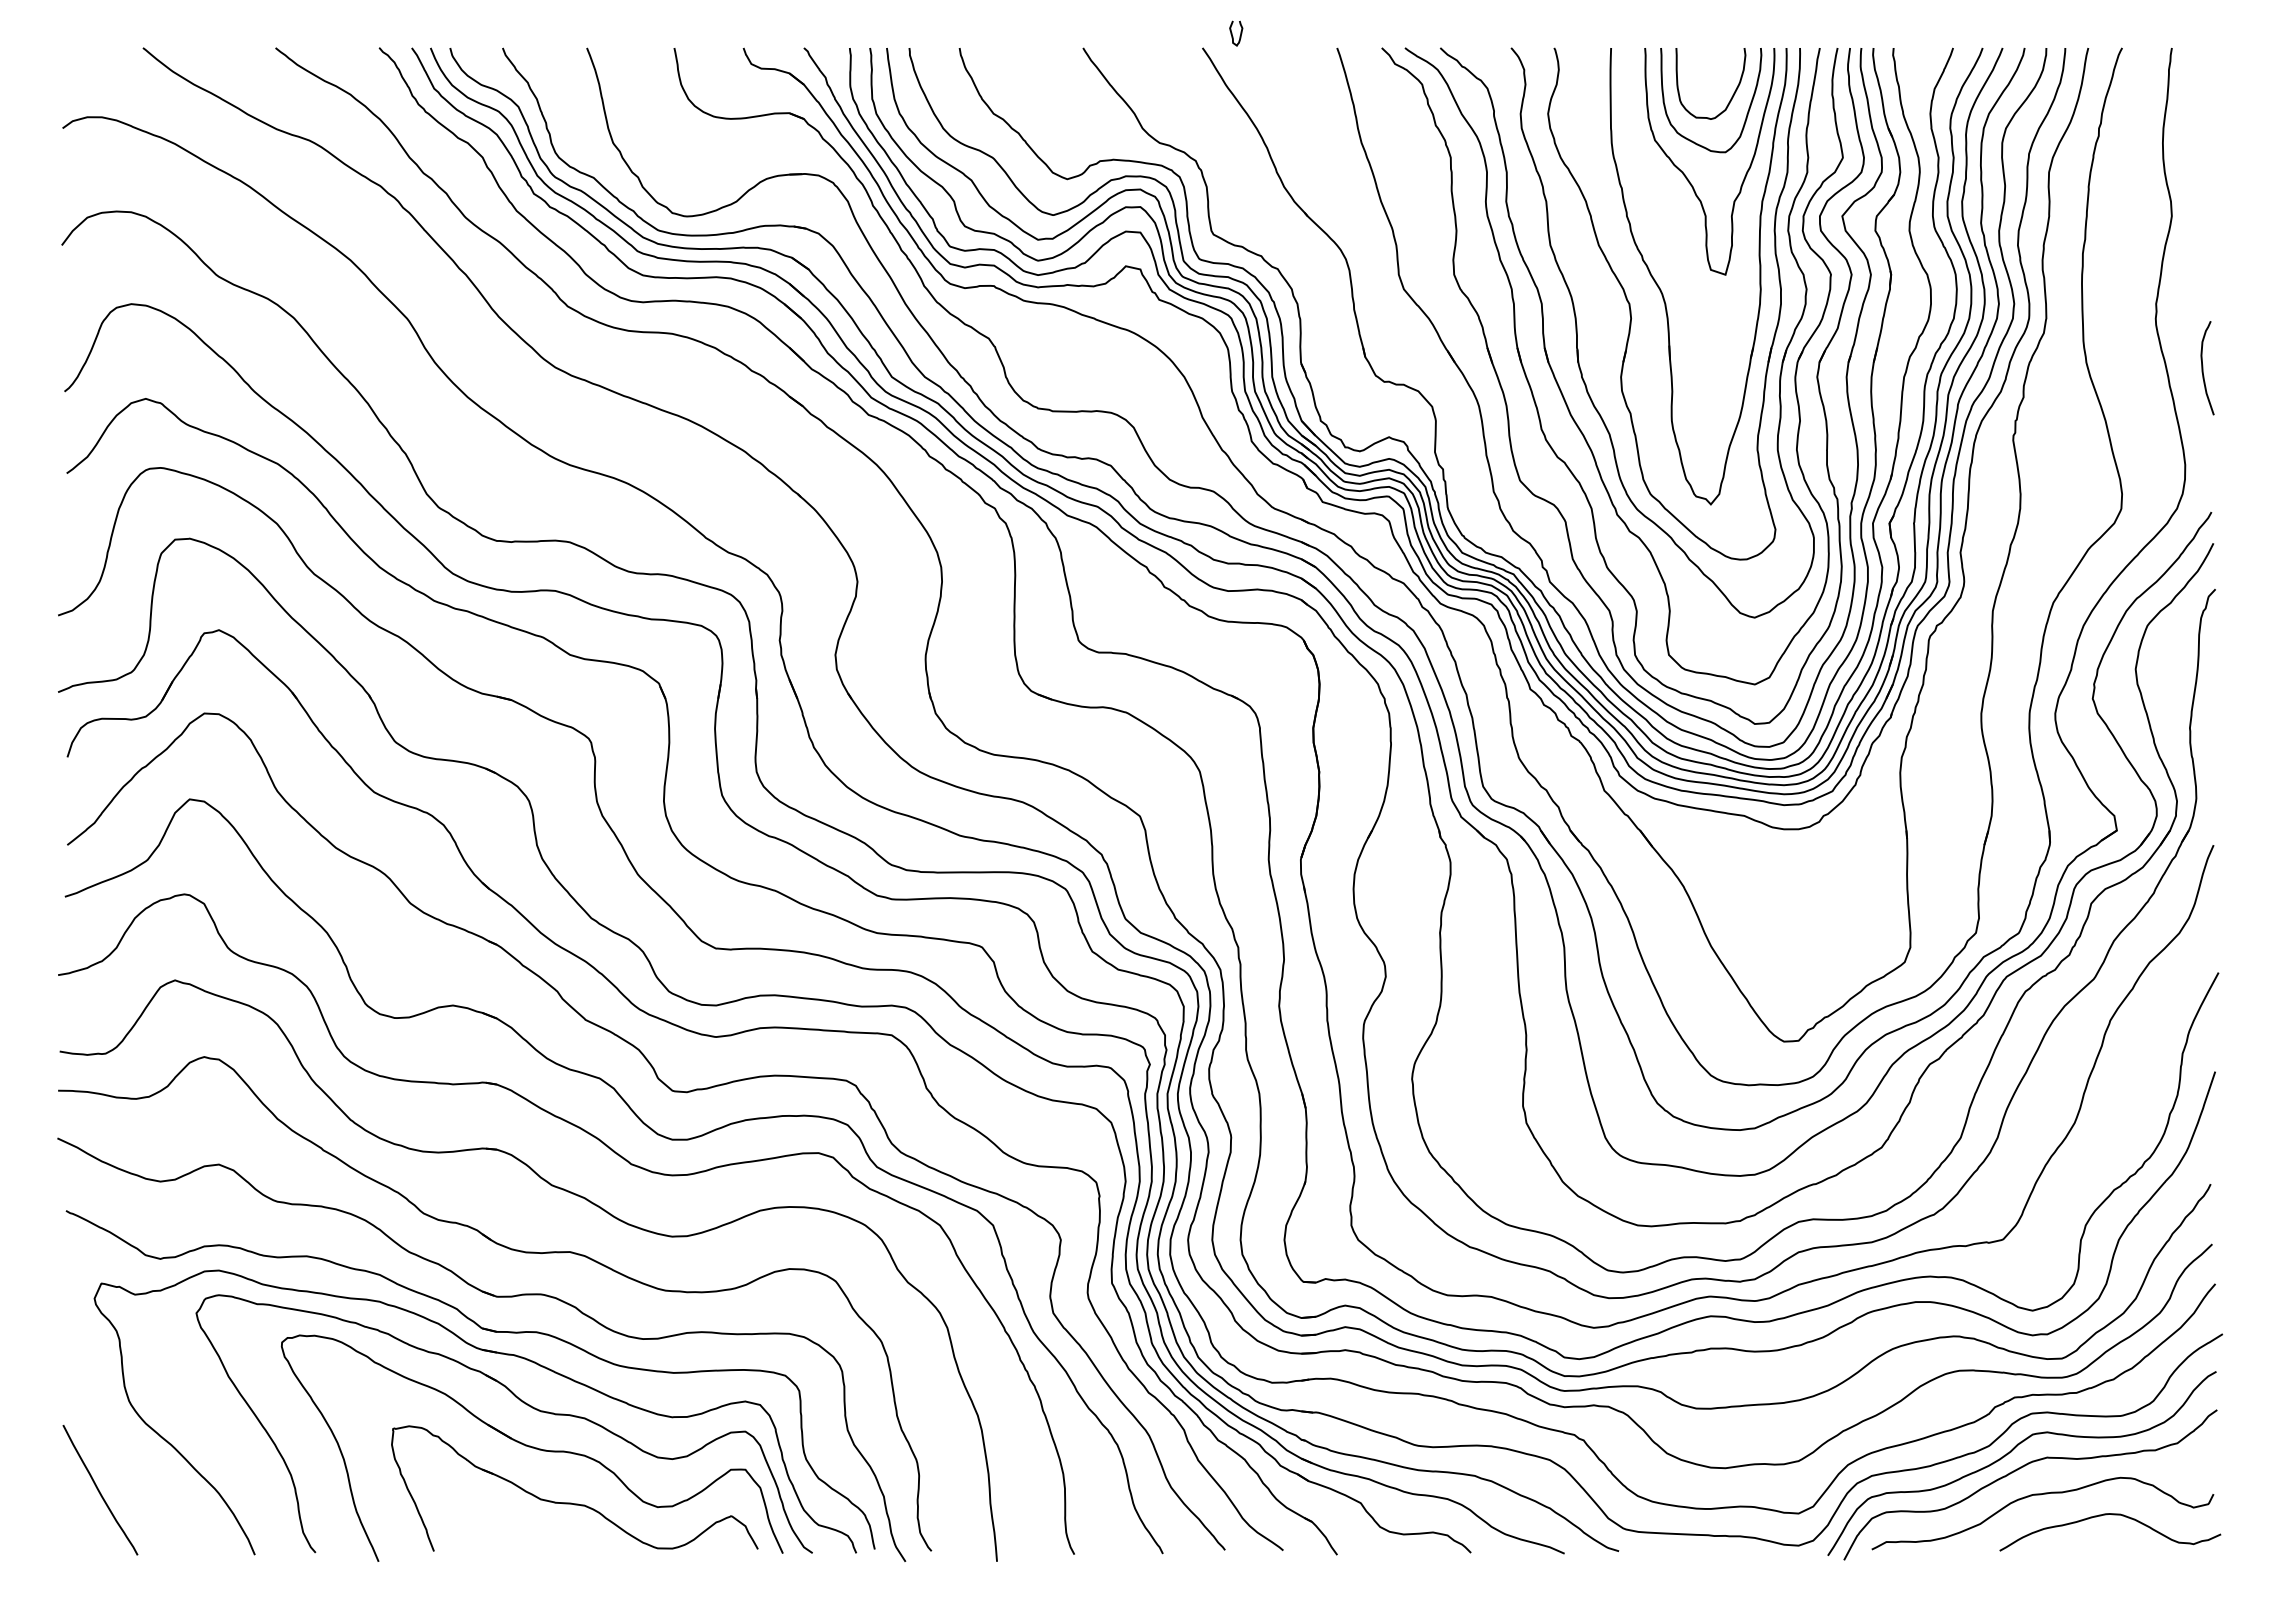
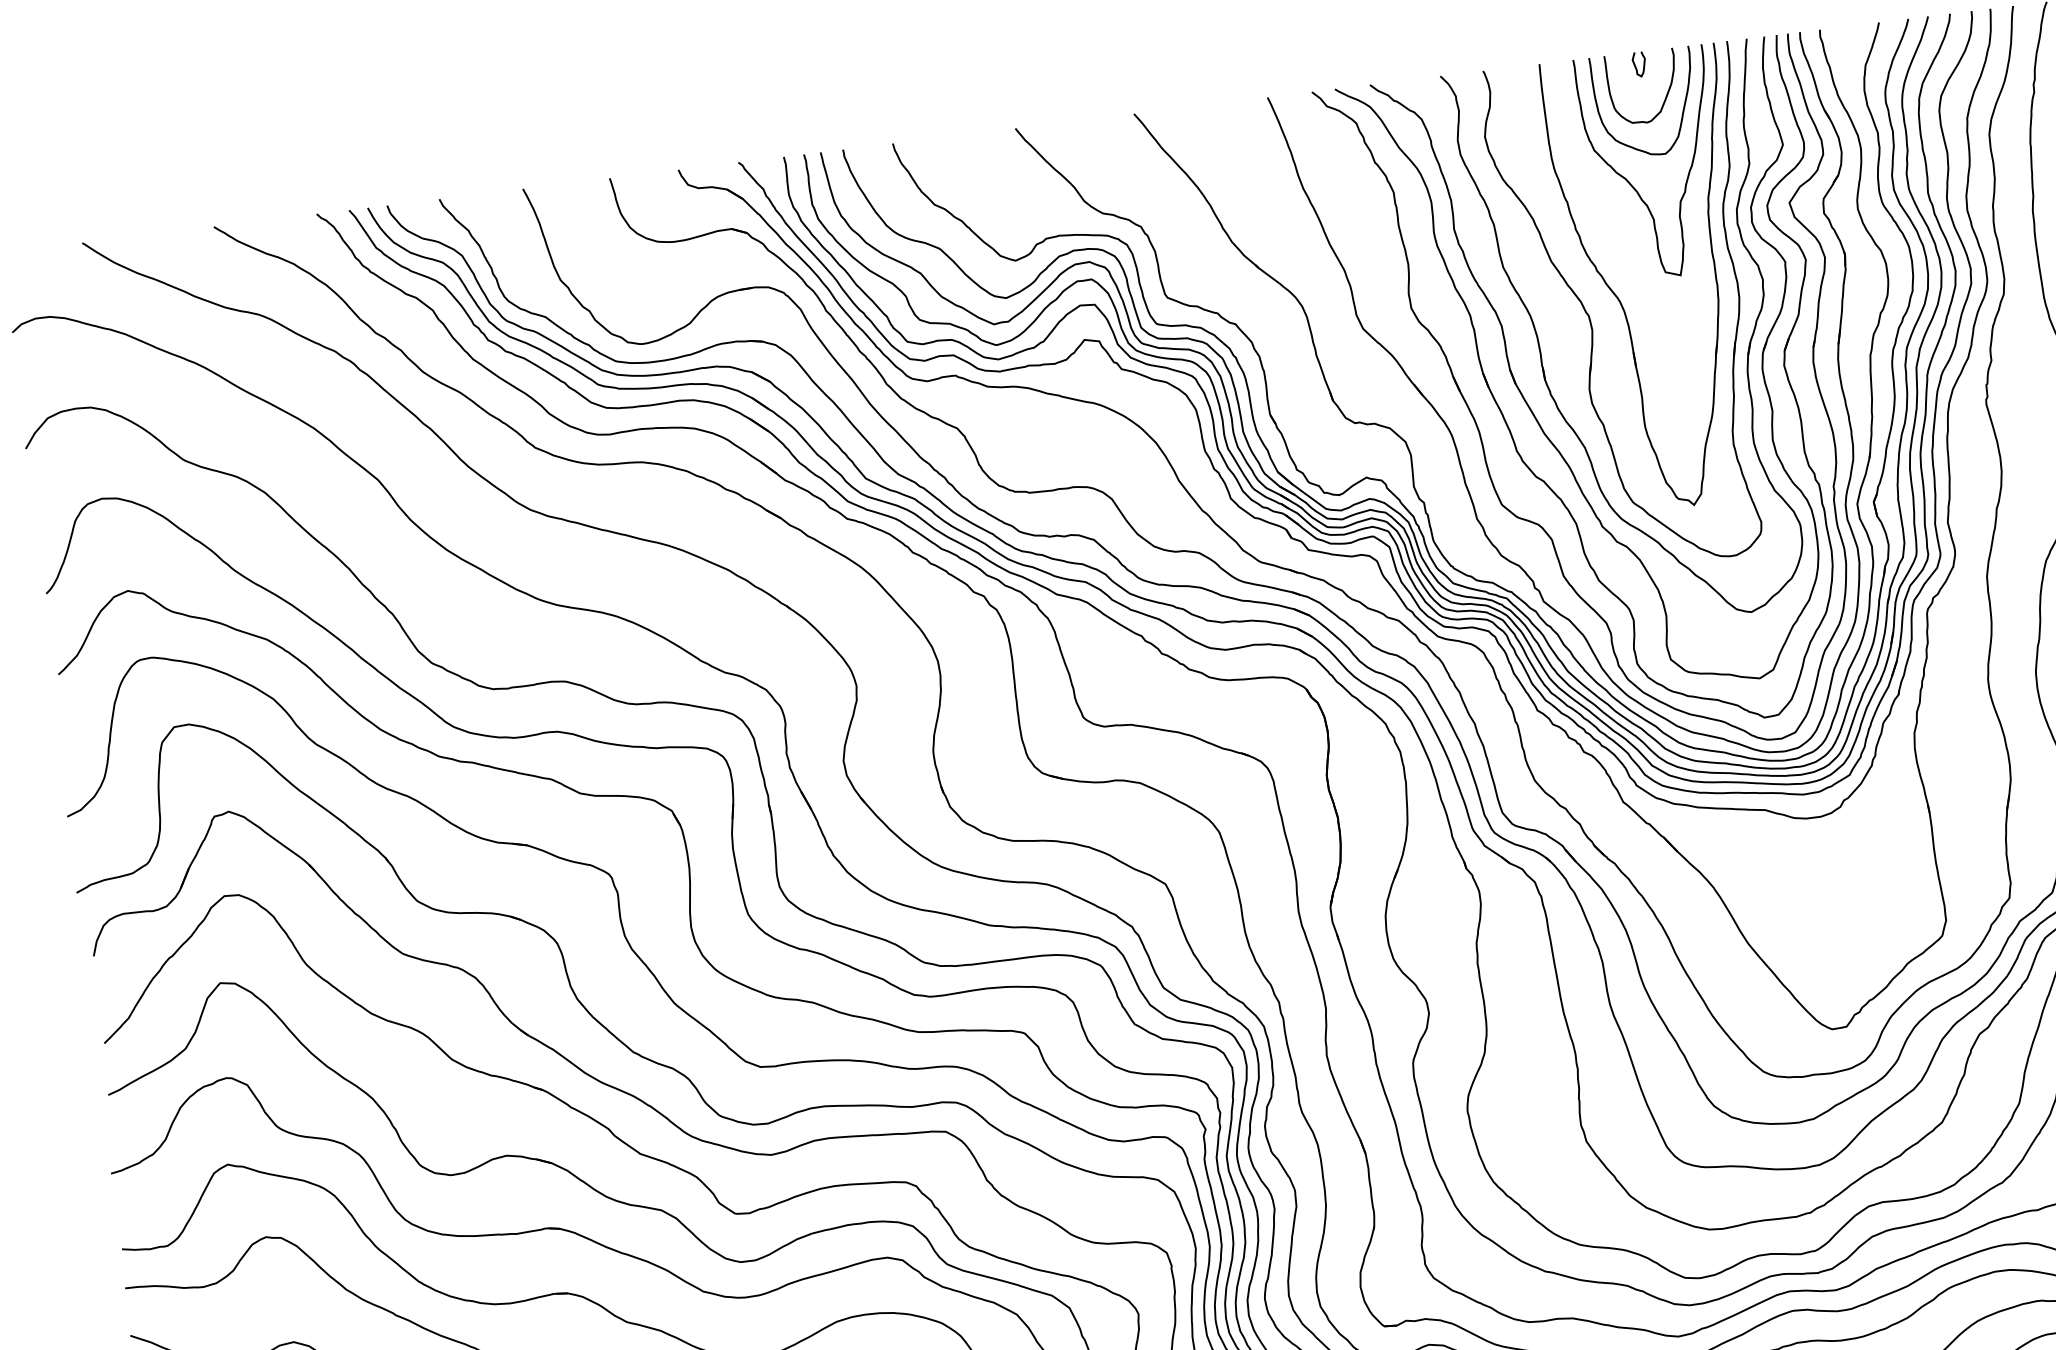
curve: (1232, 33) -> (1635, 64), moved

